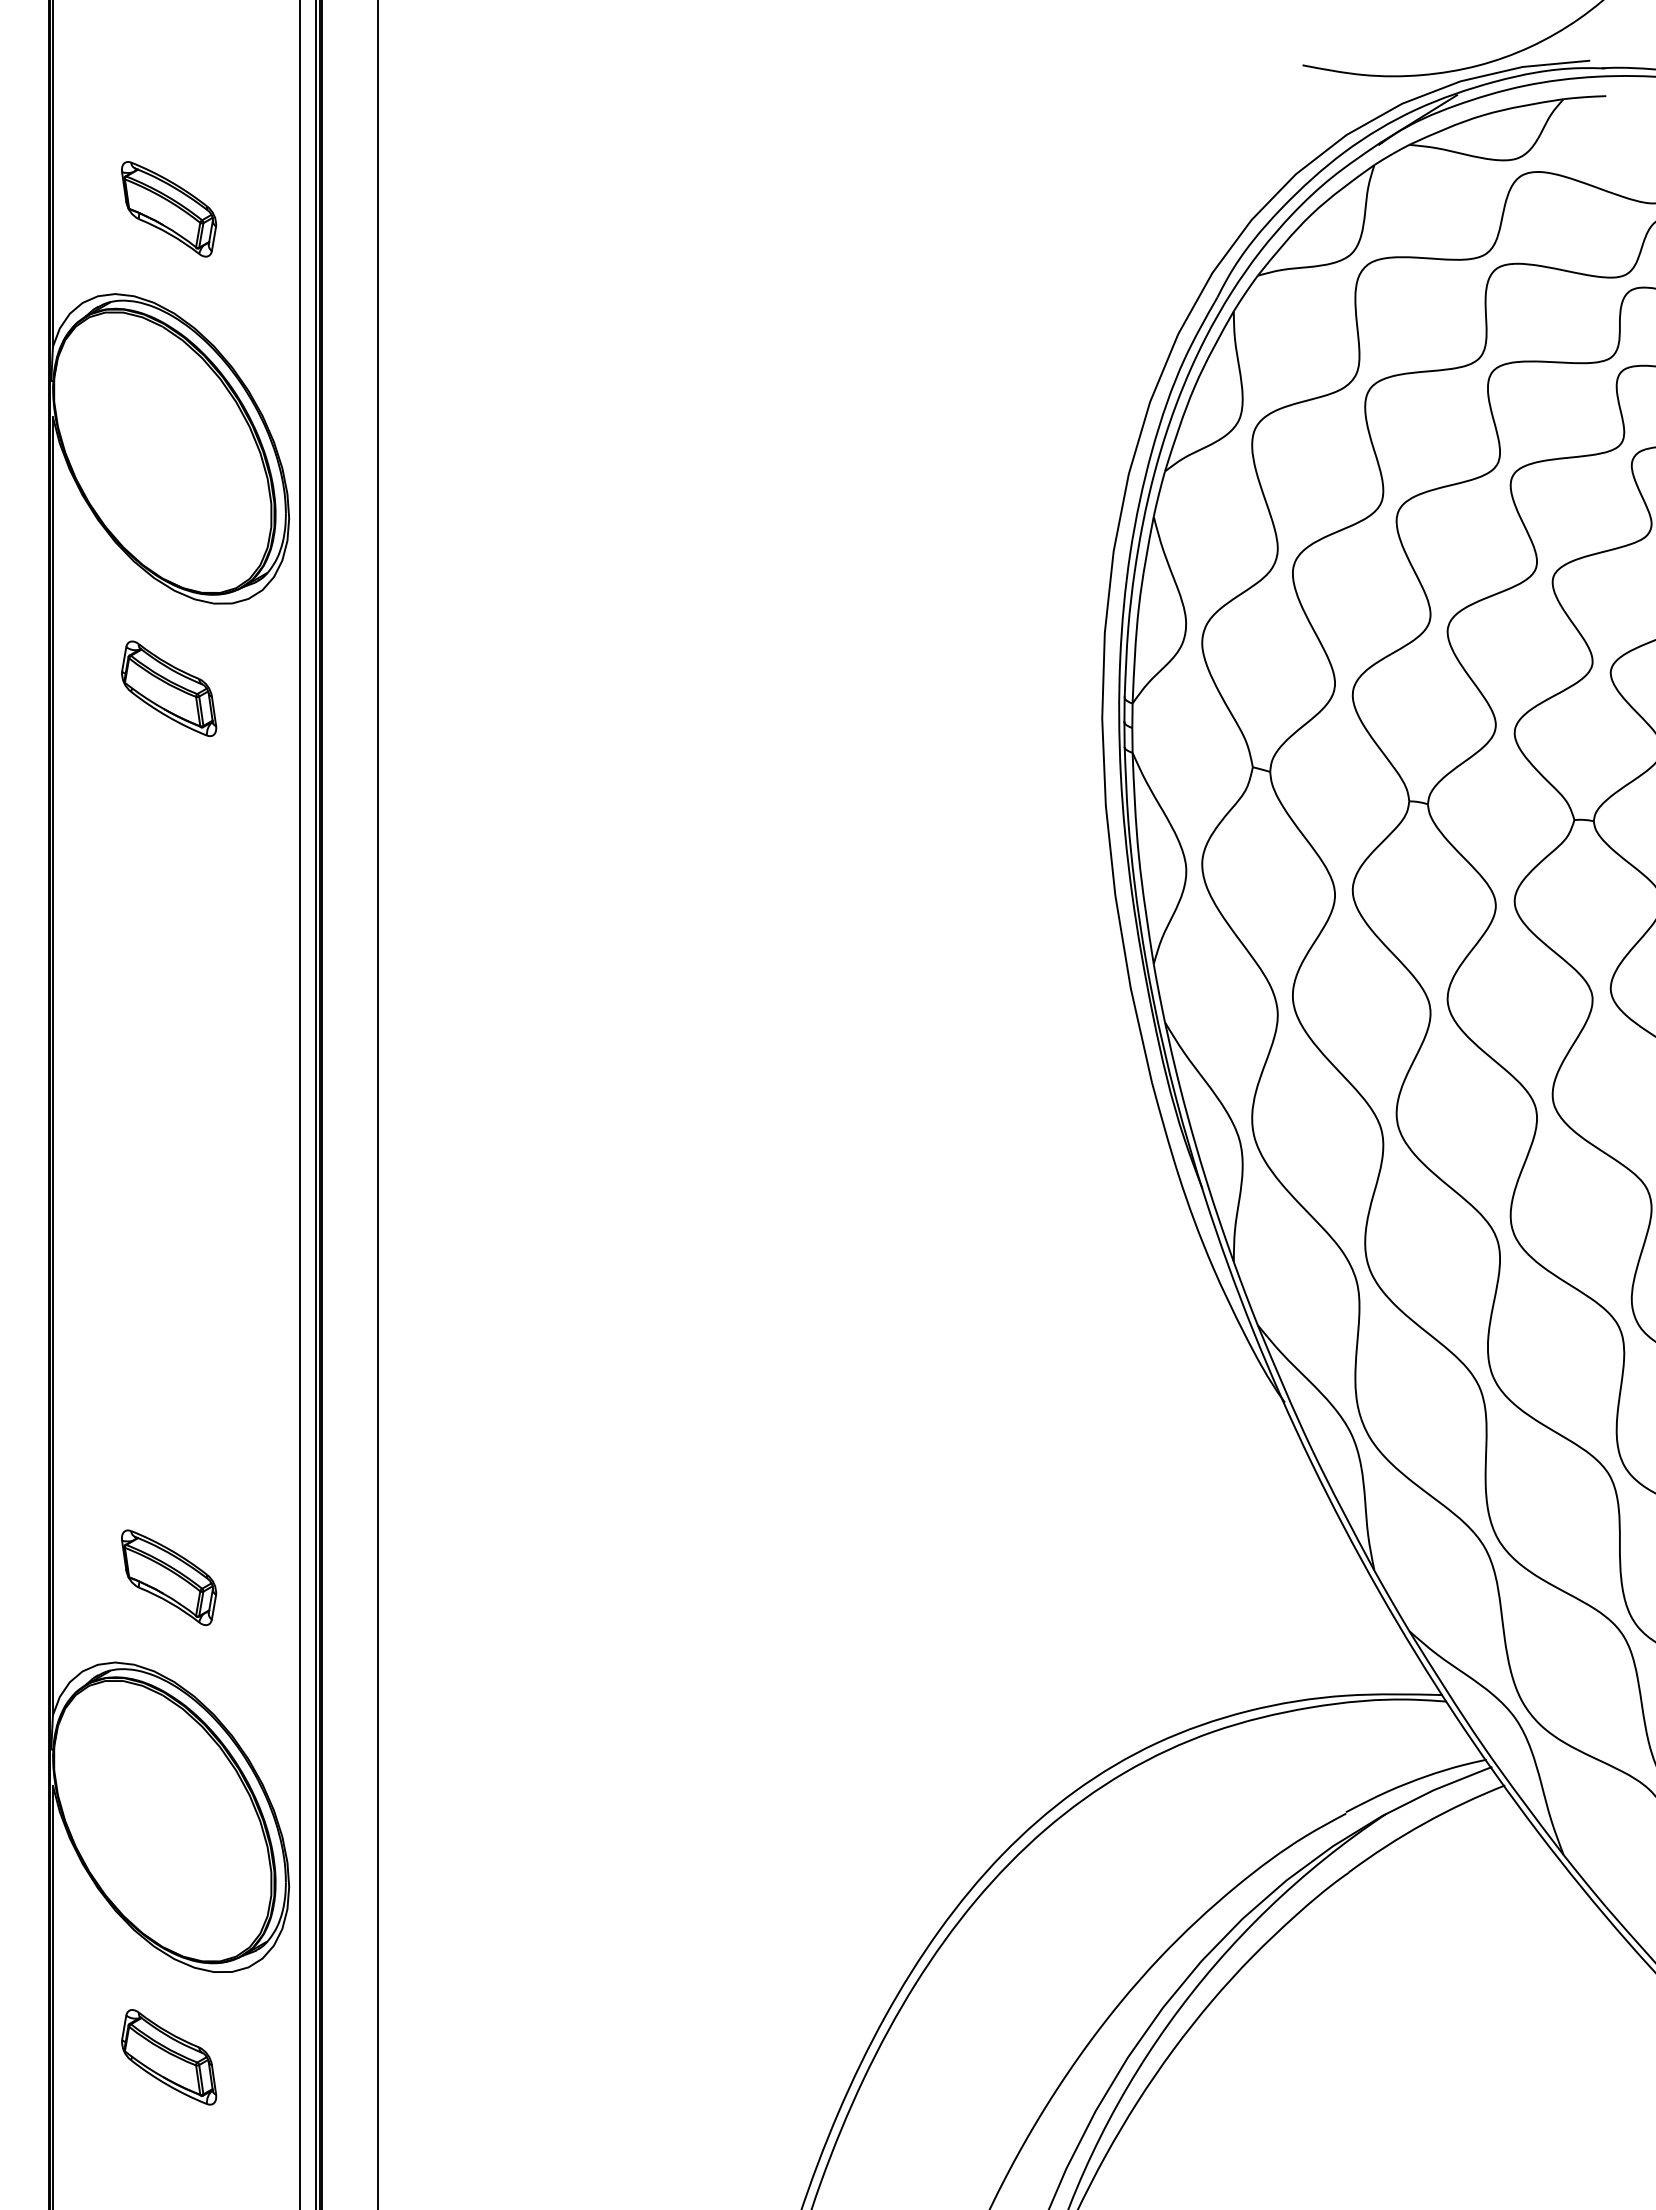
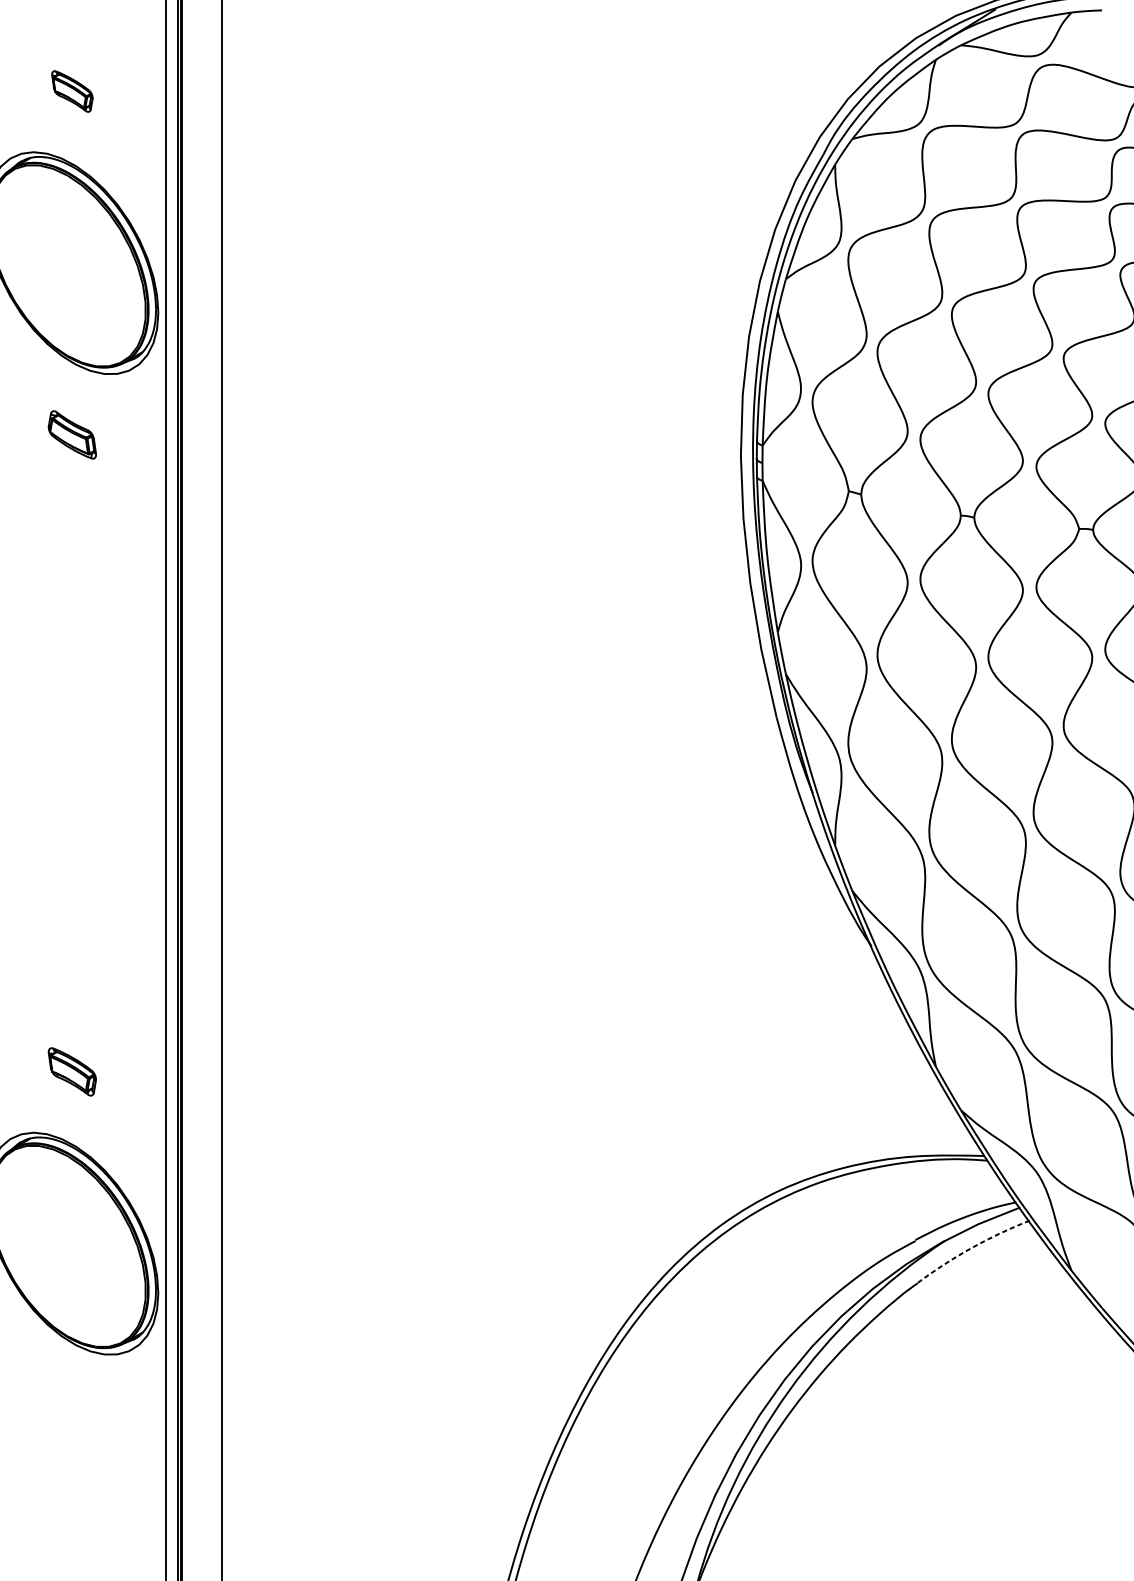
part: (169, 209) -> (72, 91), size x0.6
part: (169, 688) -> (72, 434), size x0.7
part: (169, 1577) -> (72, 1071), size x0.7
arc: (1424, 1823) -> (971, 1248), solid -> dashed
part: (169, 2057) -> (72, 1415), removed

